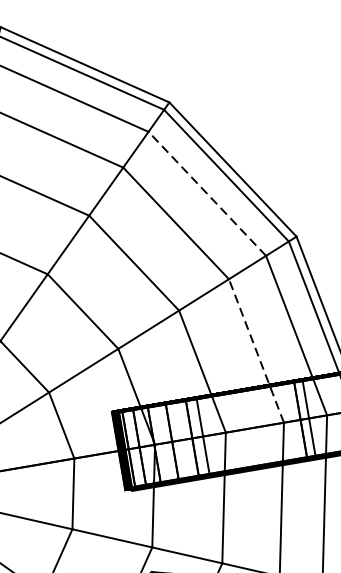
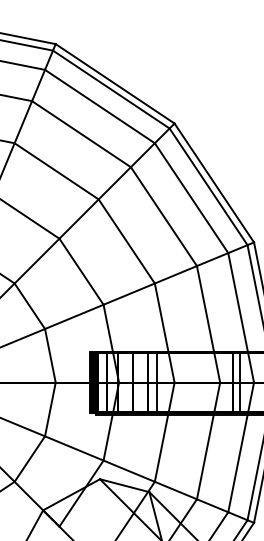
line: (207, 193) -> (191, 197), dashed -> solid
line: (256, 349) -> (208, 323), dashed -> solid

